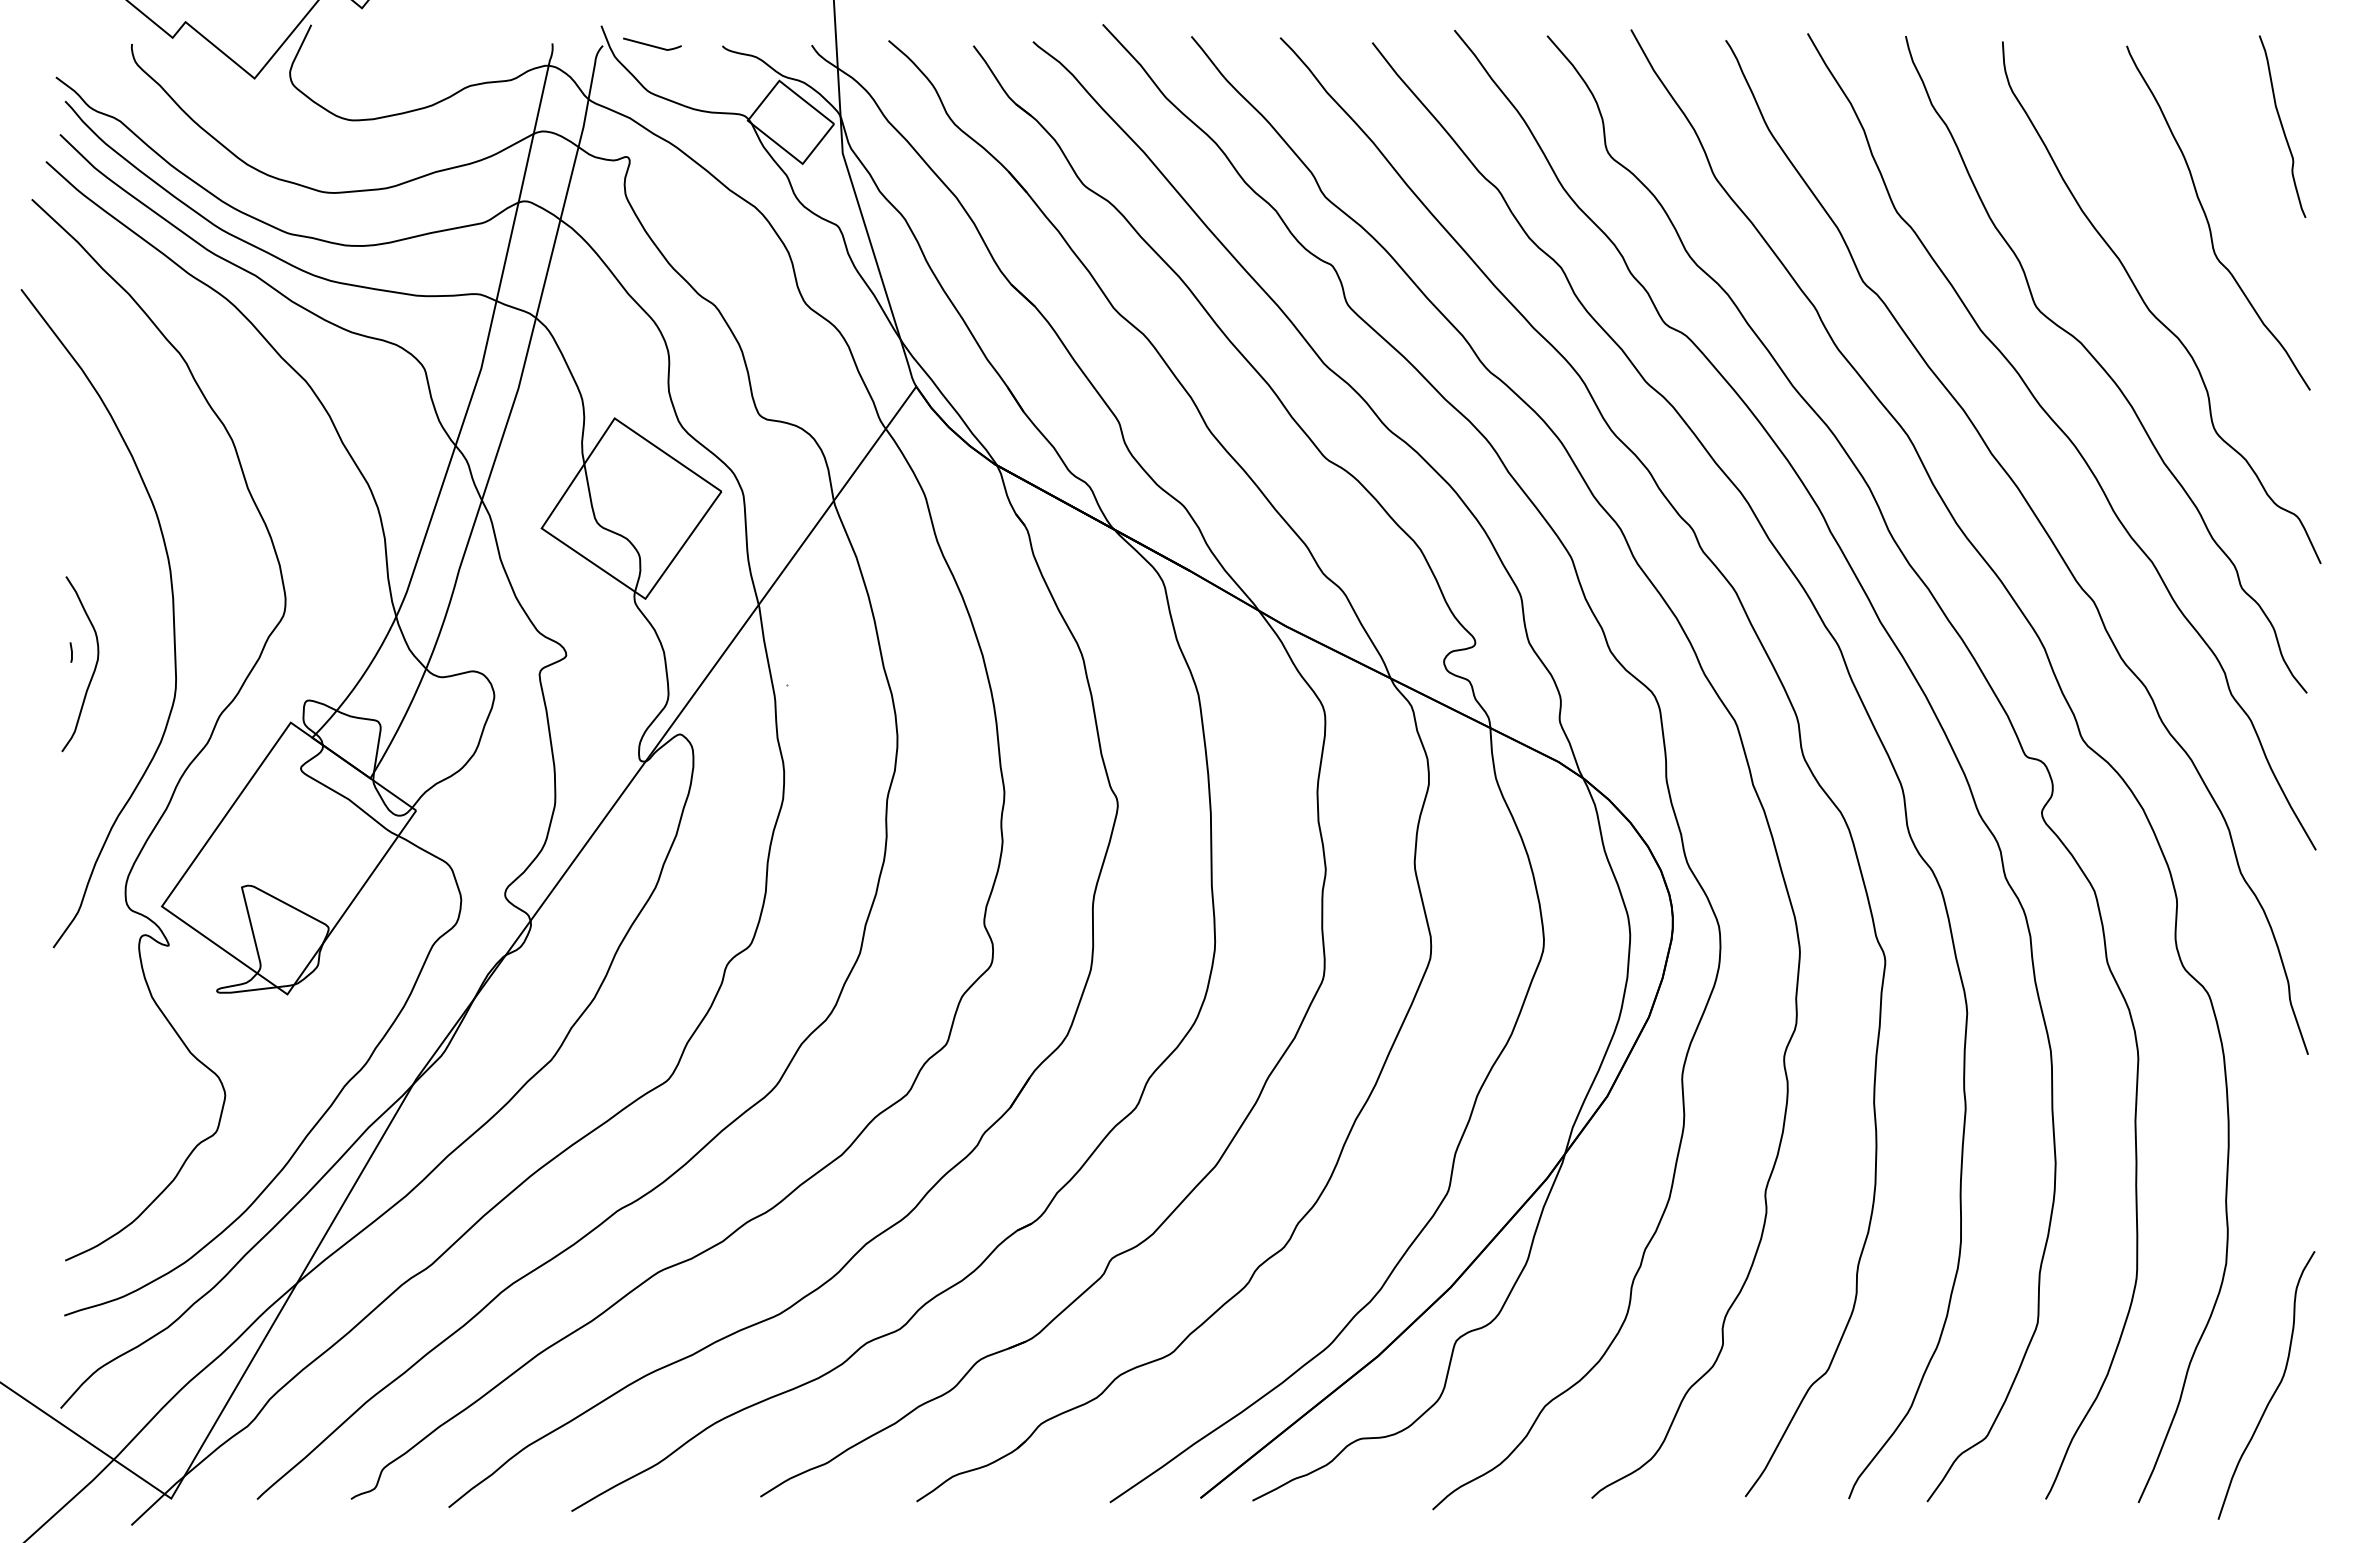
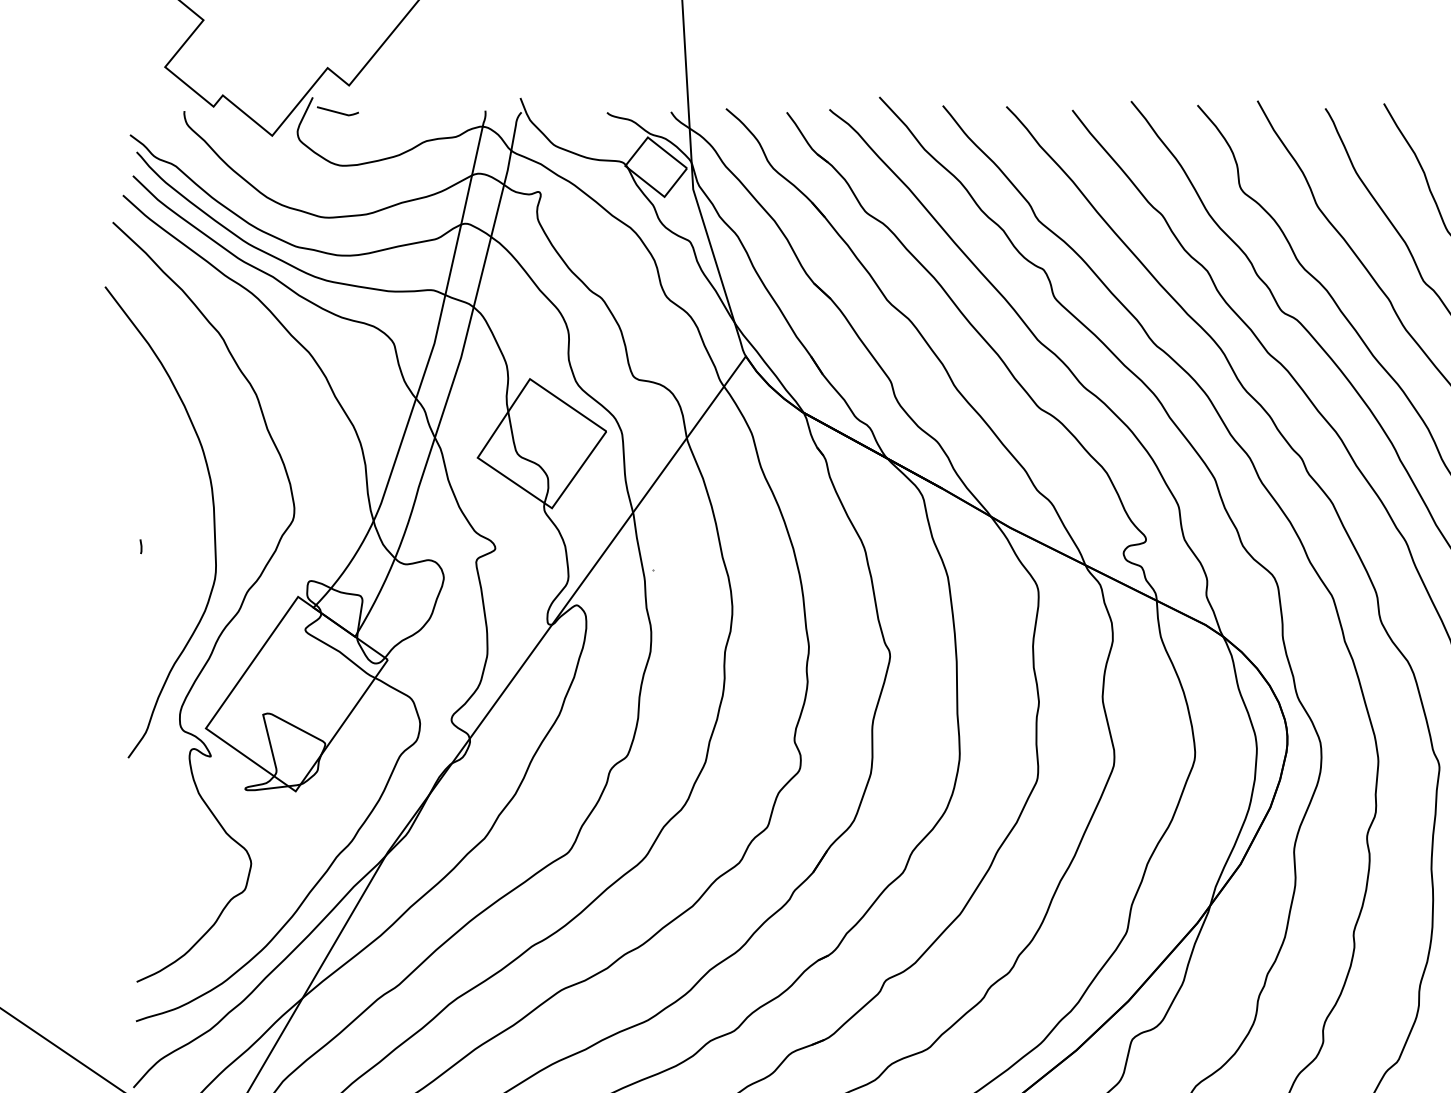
curve: (651, 44) -> (337, 111), moved
curve: (94, 667) -> (157, 557), removed

